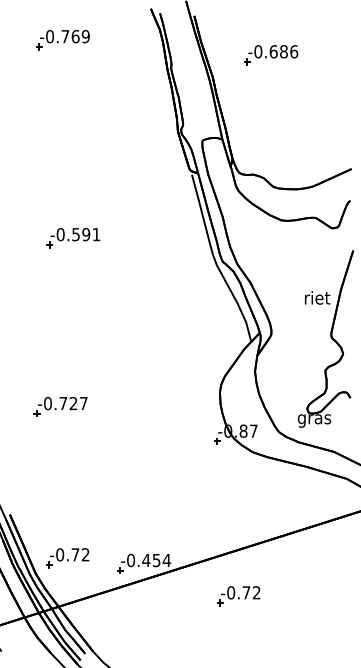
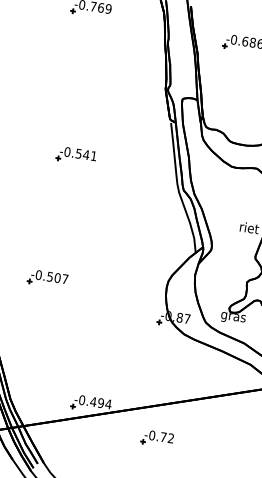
text: (86, 234) -> (86, 154), -0.591 -> -0.541
text: (68, 403) -> (53, 277), -0.727 -> -0.507
part: (67, 558) -> (35, 391), removed
text: (156, 559) -> (101, 402), -0.454 -> -0.494

